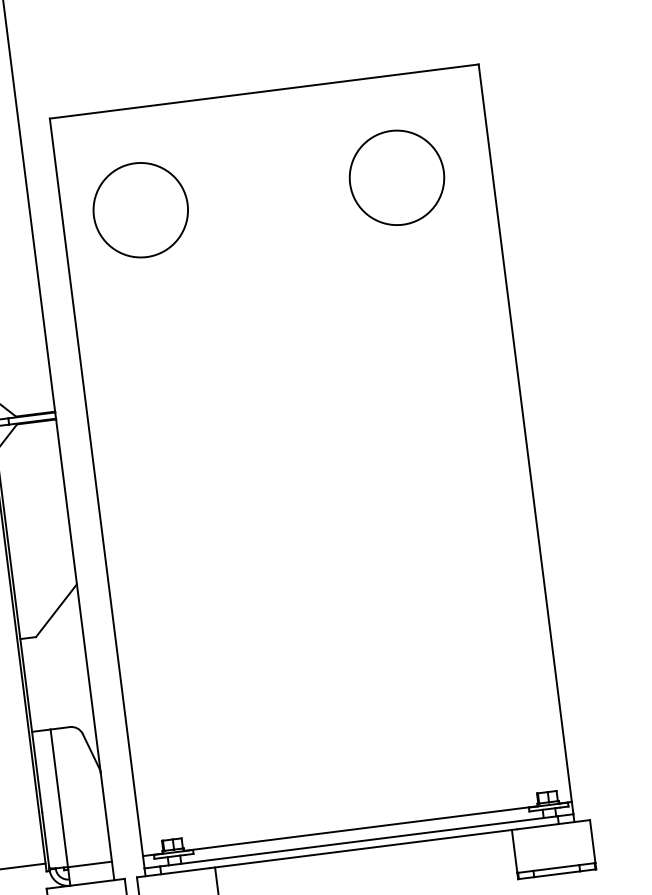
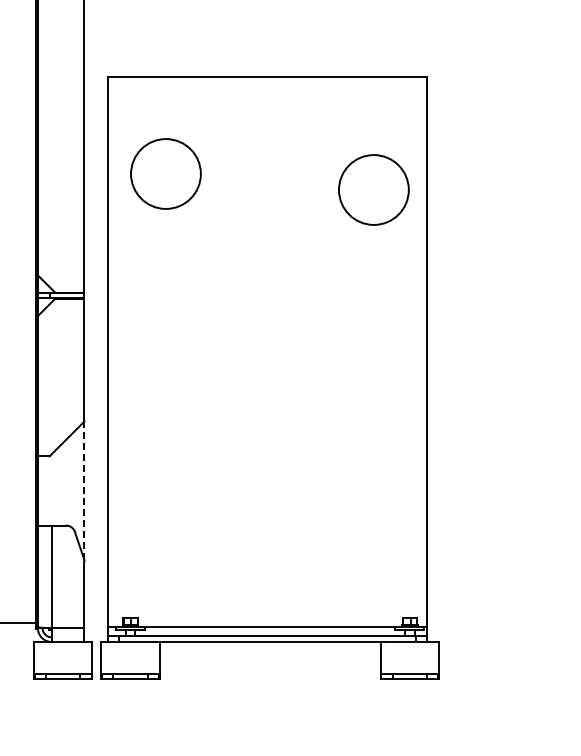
circle: (396, 177) -> (373, 189), moved
circle: (140, 209) -> (165, 173), moved
line: (89, 679) -> (84, 492), solid -> dashed

